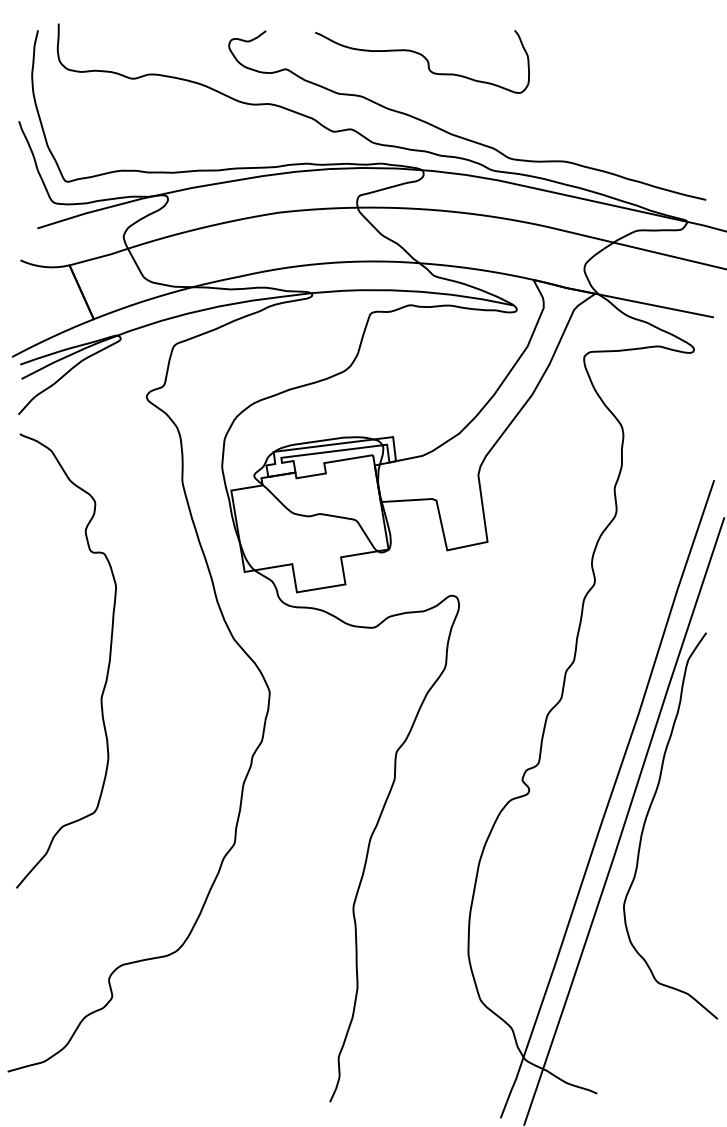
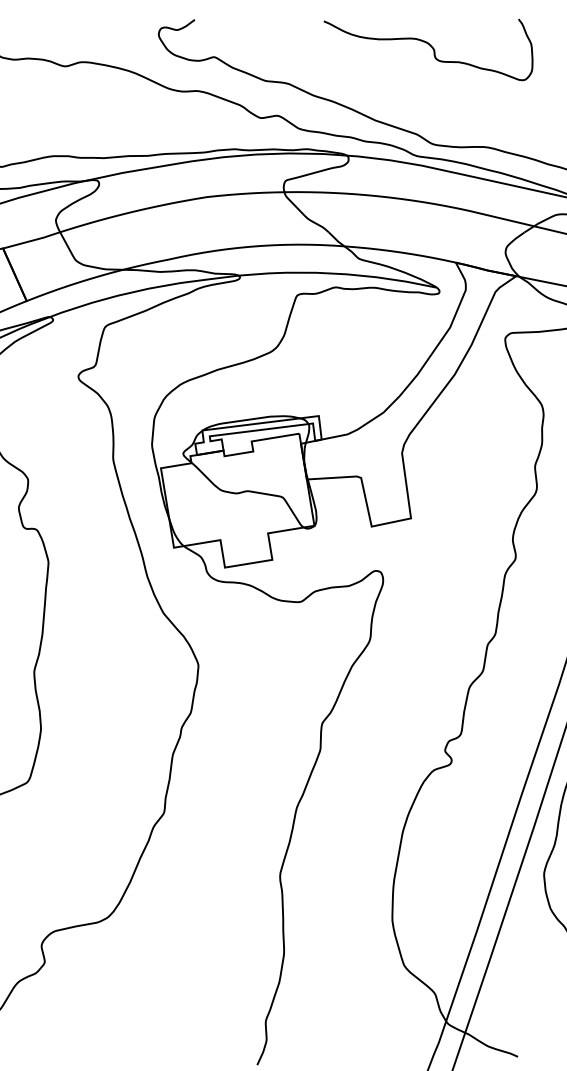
curve: (424, 58) -> (430, 46), moved

